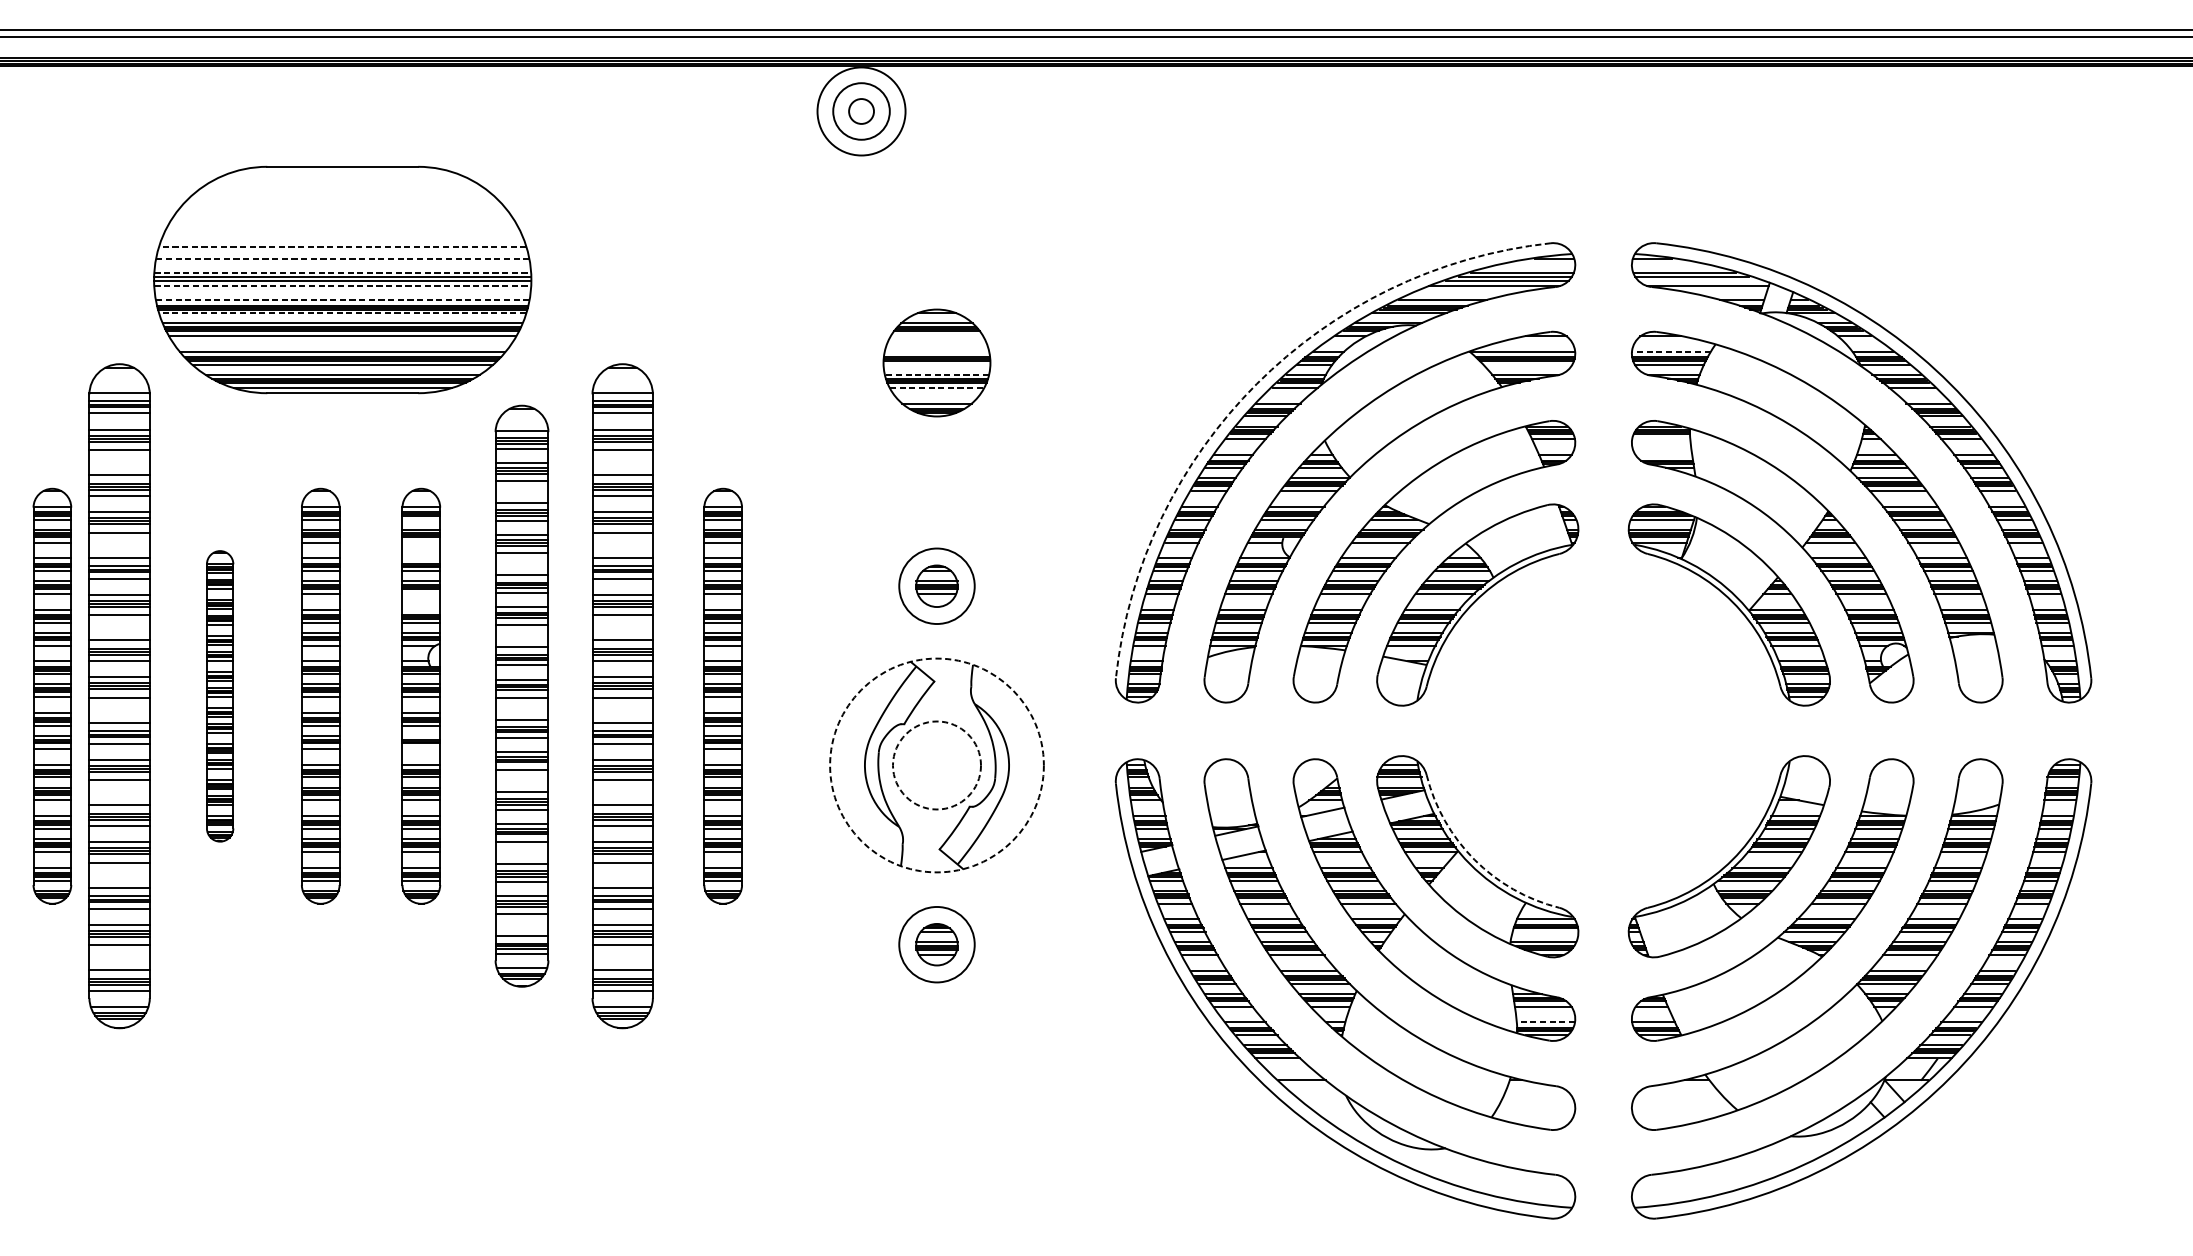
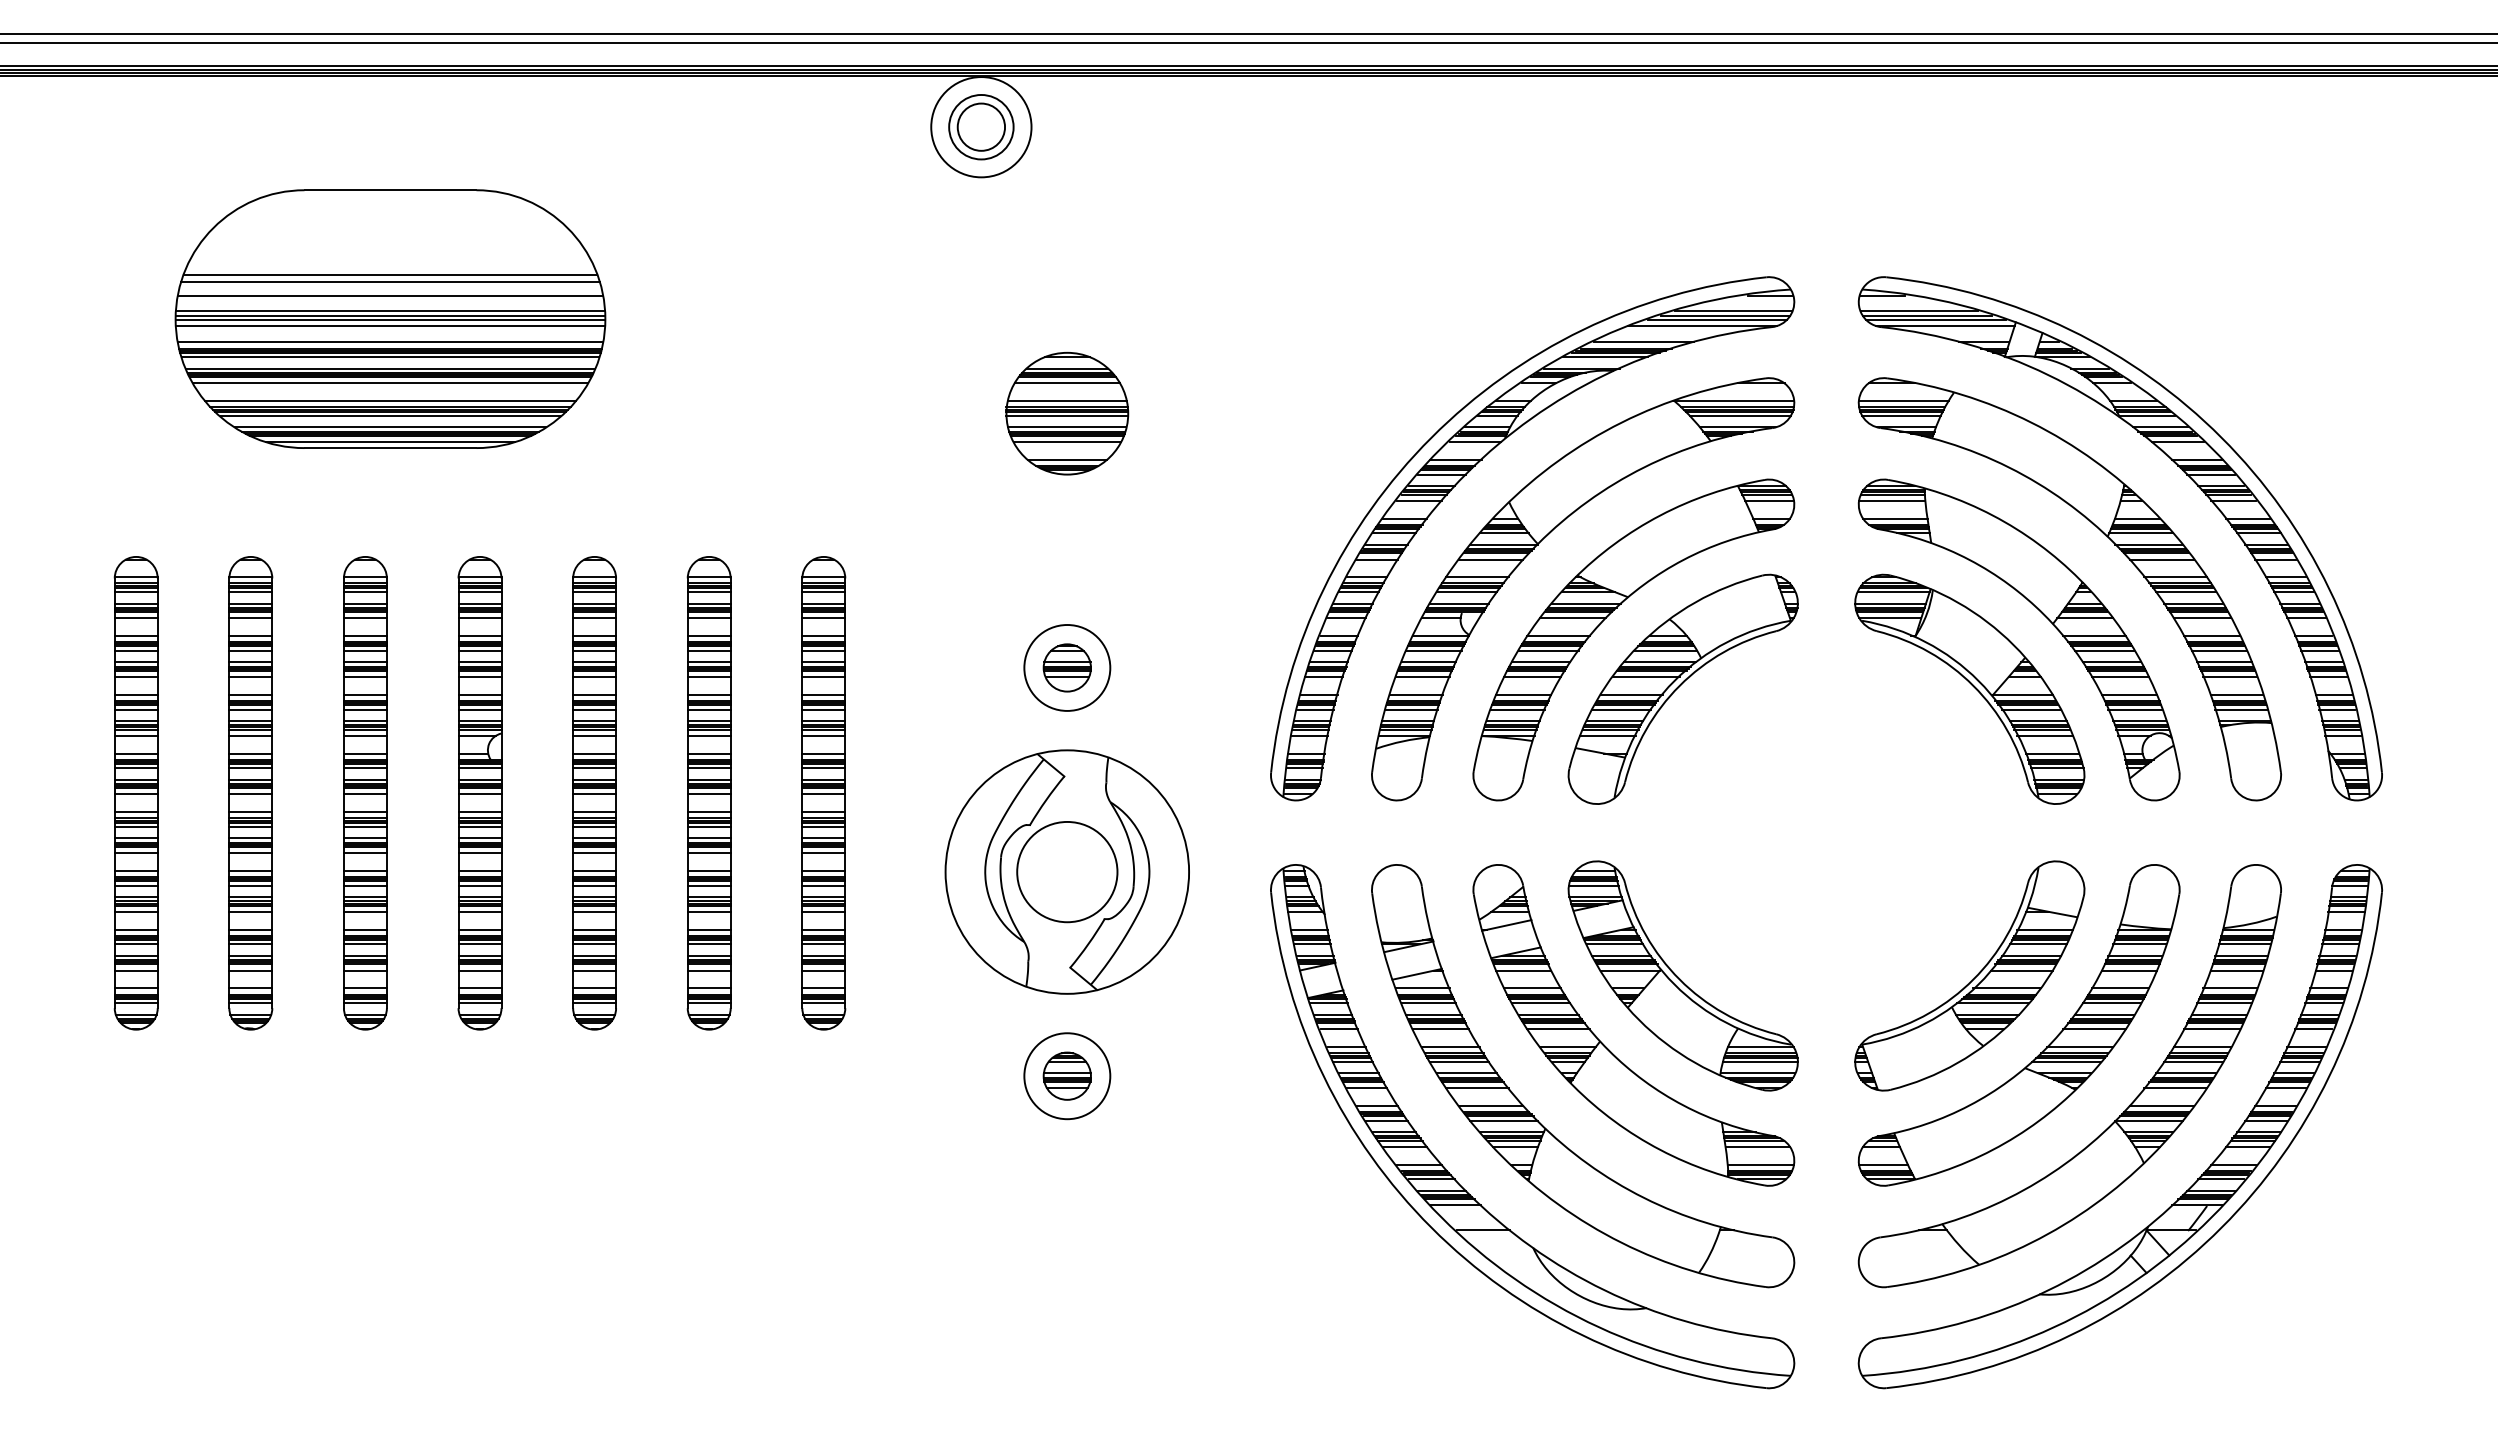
circle: (861, 110) -> (981, 126), size x1.67
line: (342, 240) -> (390, 274), added
line: (342, 246) -> (390, 281), dashed -> solid
line: (342, 259) -> (390, 295), dashed -> solid
line: (342, 273) -> (390, 311), dashed -> solid
line: (1699, 280) -> (1935, 319), added
line: (342, 286) -> (390, 326), dashed -> solid
line: (342, 300) -> (390, 342), dashed -> solid
line: (342, 313) -> (390, 357), dashed -> solid
line: (937, 336) -> (1067, 383), added
line: (936, 352) -> (1066, 401), added
line: (1671, 352) -> (1903, 401), dashed -> solid
line: (937, 364) -> (1067, 415), added
line: (1527, 364) -> (1739, 415), added
line: (936, 375) -> (1066, 427), dashed -> solid
arc: (1256, 383) -> (1431, 437), dashed -> solid
line: (937, 388) -> (1067, 442), dashed -> solid
line: (1661, 439) -> (1892, 500), added
line: (1664, 455) -> (1895, 518), added
line: (420, 520) -> (479, 592), added
line: (420, 542) -> (479, 618), added
line: (420, 558) -> (479, 636), added
line: (420, 593) -> (479, 676), added
line: (420, 609) -> (479, 694), added
part: (52, 696) -> (59, 793), removed
part: (118, 696) -> (135, 793), size x0.62
part: (219, 696) -> (250, 793), size x1.43
part: (521, 696) -> (594, 793), size x0.71
part: (621, 696) -> (708, 793), size x0.62
line: (420, 735) -> (479, 838), added
line: (420, 749) -> (479, 853), added
circle: (937, 764) -> (1067, 871), dashed -> solid
circle: (937, 764) -> (1067, 871), dashed -> solid
arc: (1474, 859) -> (1679, 979), dashed -> solid
line: (1545, 931) -> (1760, 1061), added
line: (1545, 1022) -> (1760, 1164), dashed -> solid

